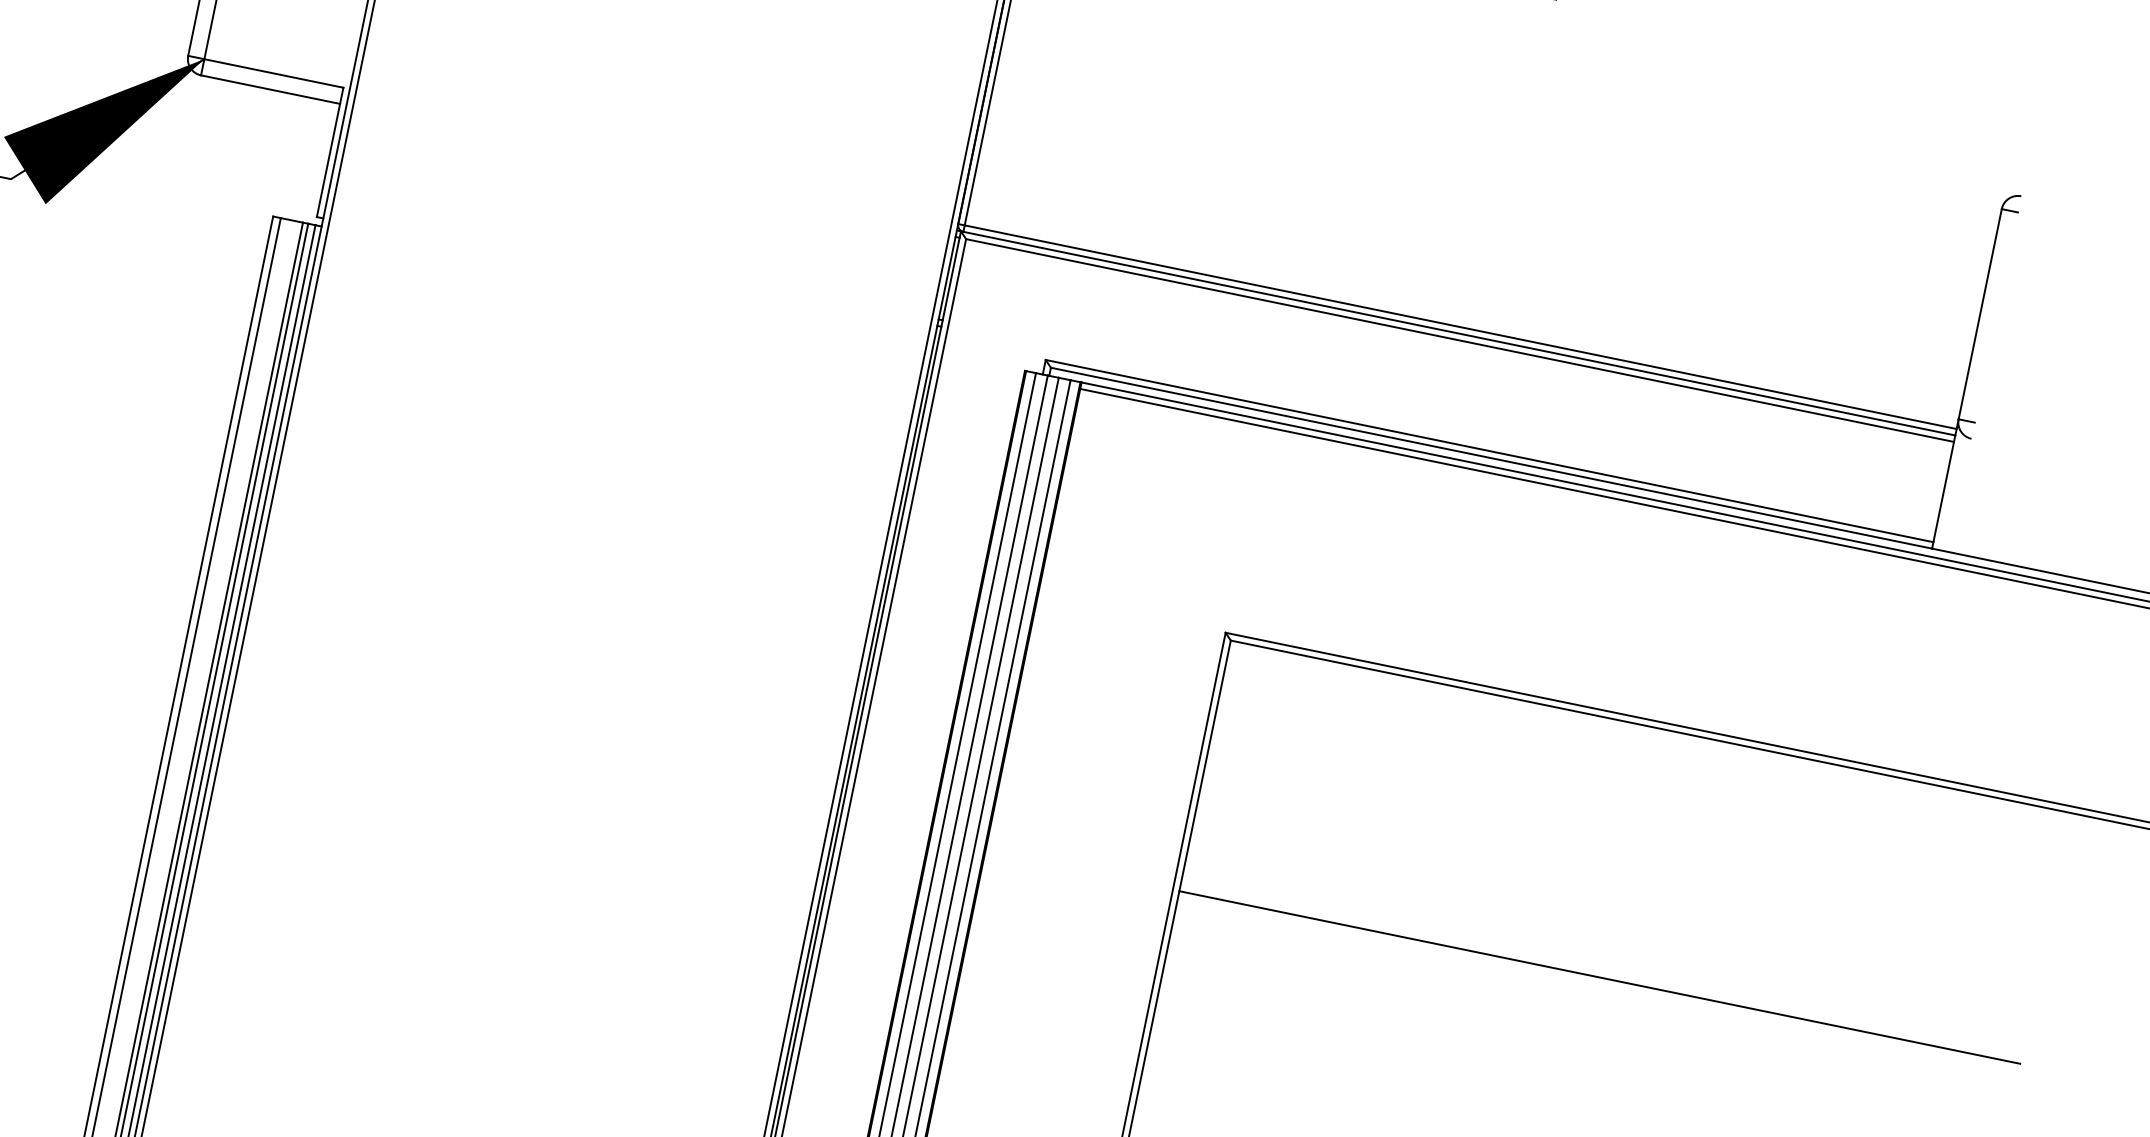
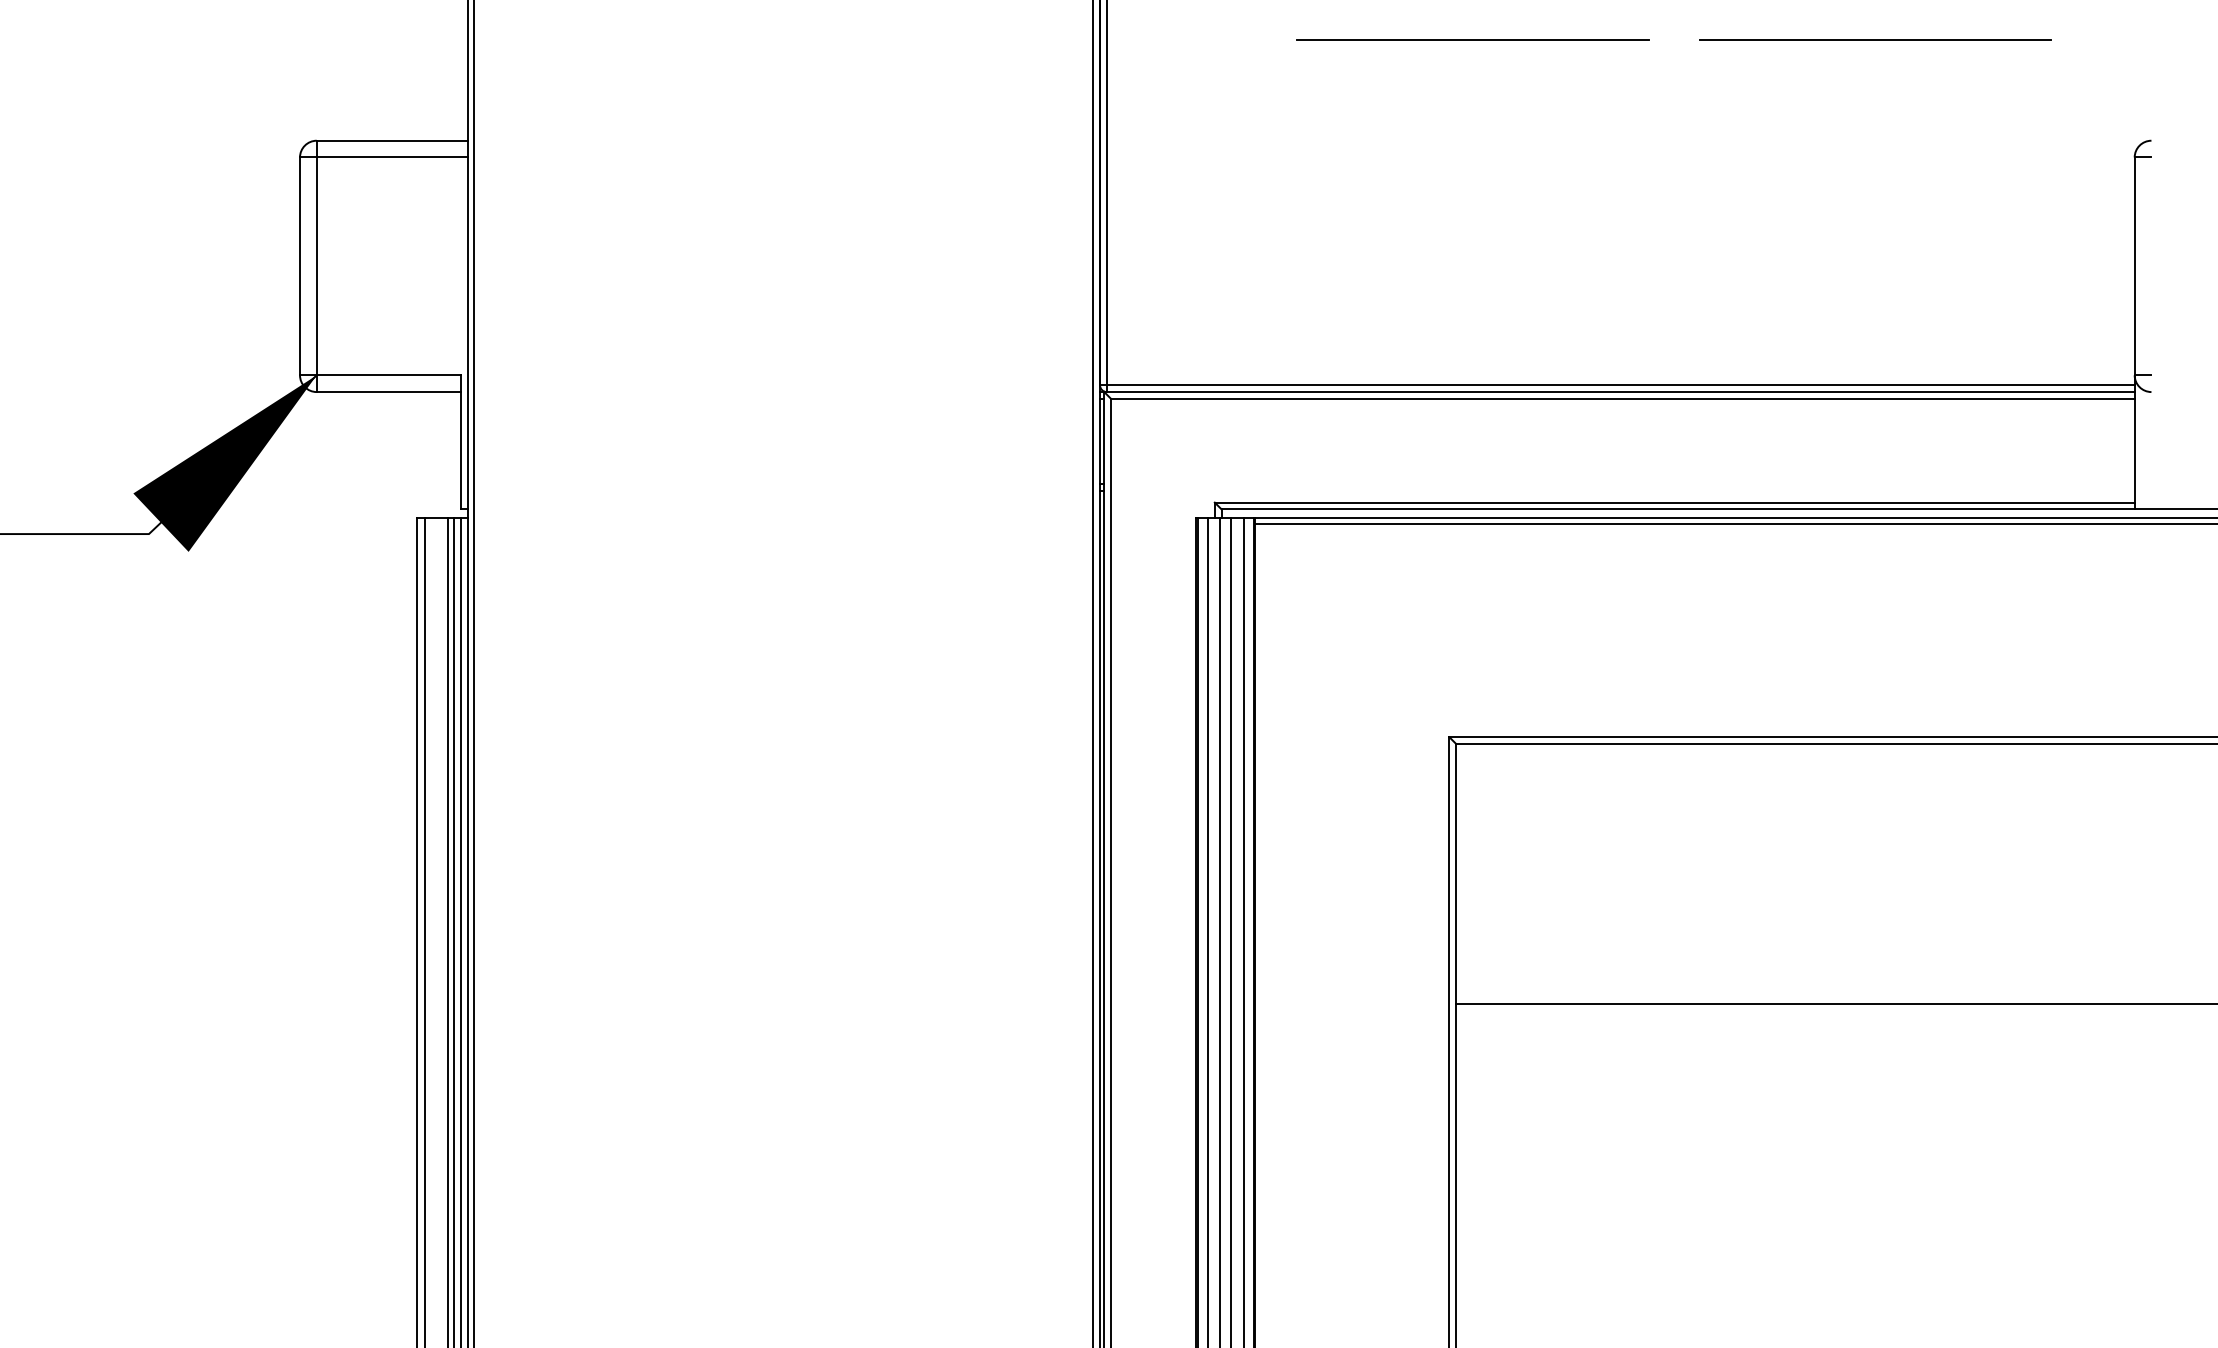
line: (1774, 44) -> (1875, 40), added

